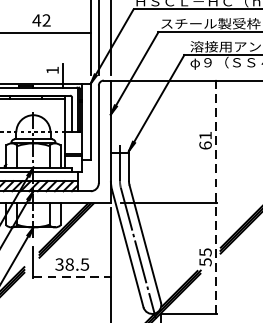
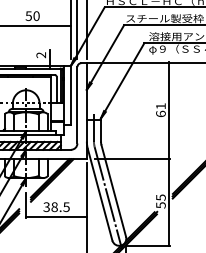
text: (41, 20) -> (32, 16), 42 -> 50
text: (51, 70) -> (40, 55), 1 -> 2
line: (216, 195) -> (169, 153), dashed -> solid
line: (73, 276) -> (57, 216), dashed -> solid

